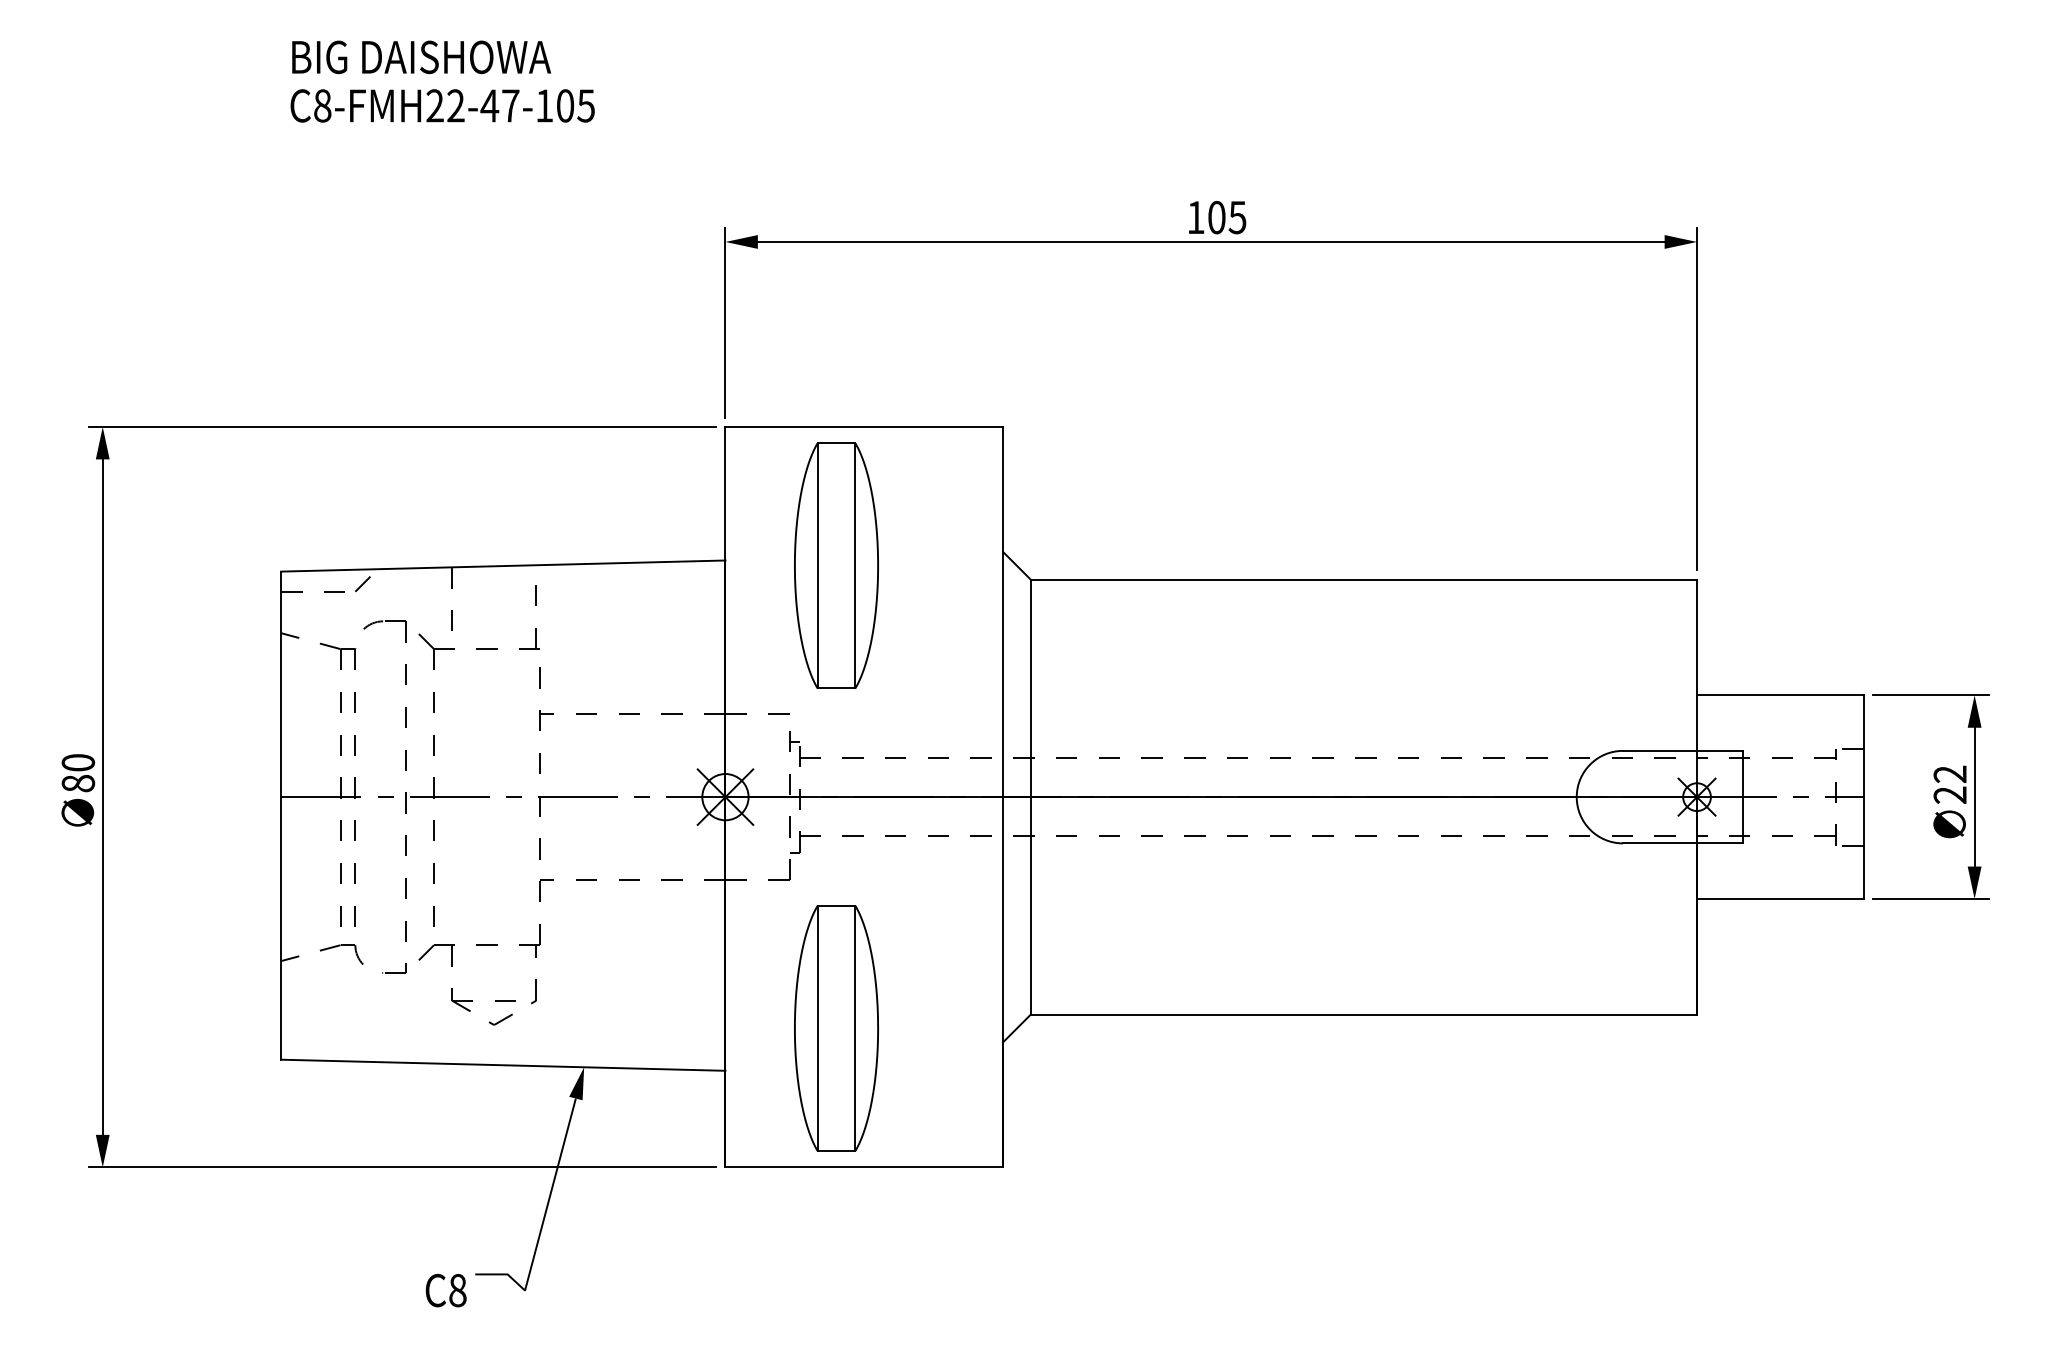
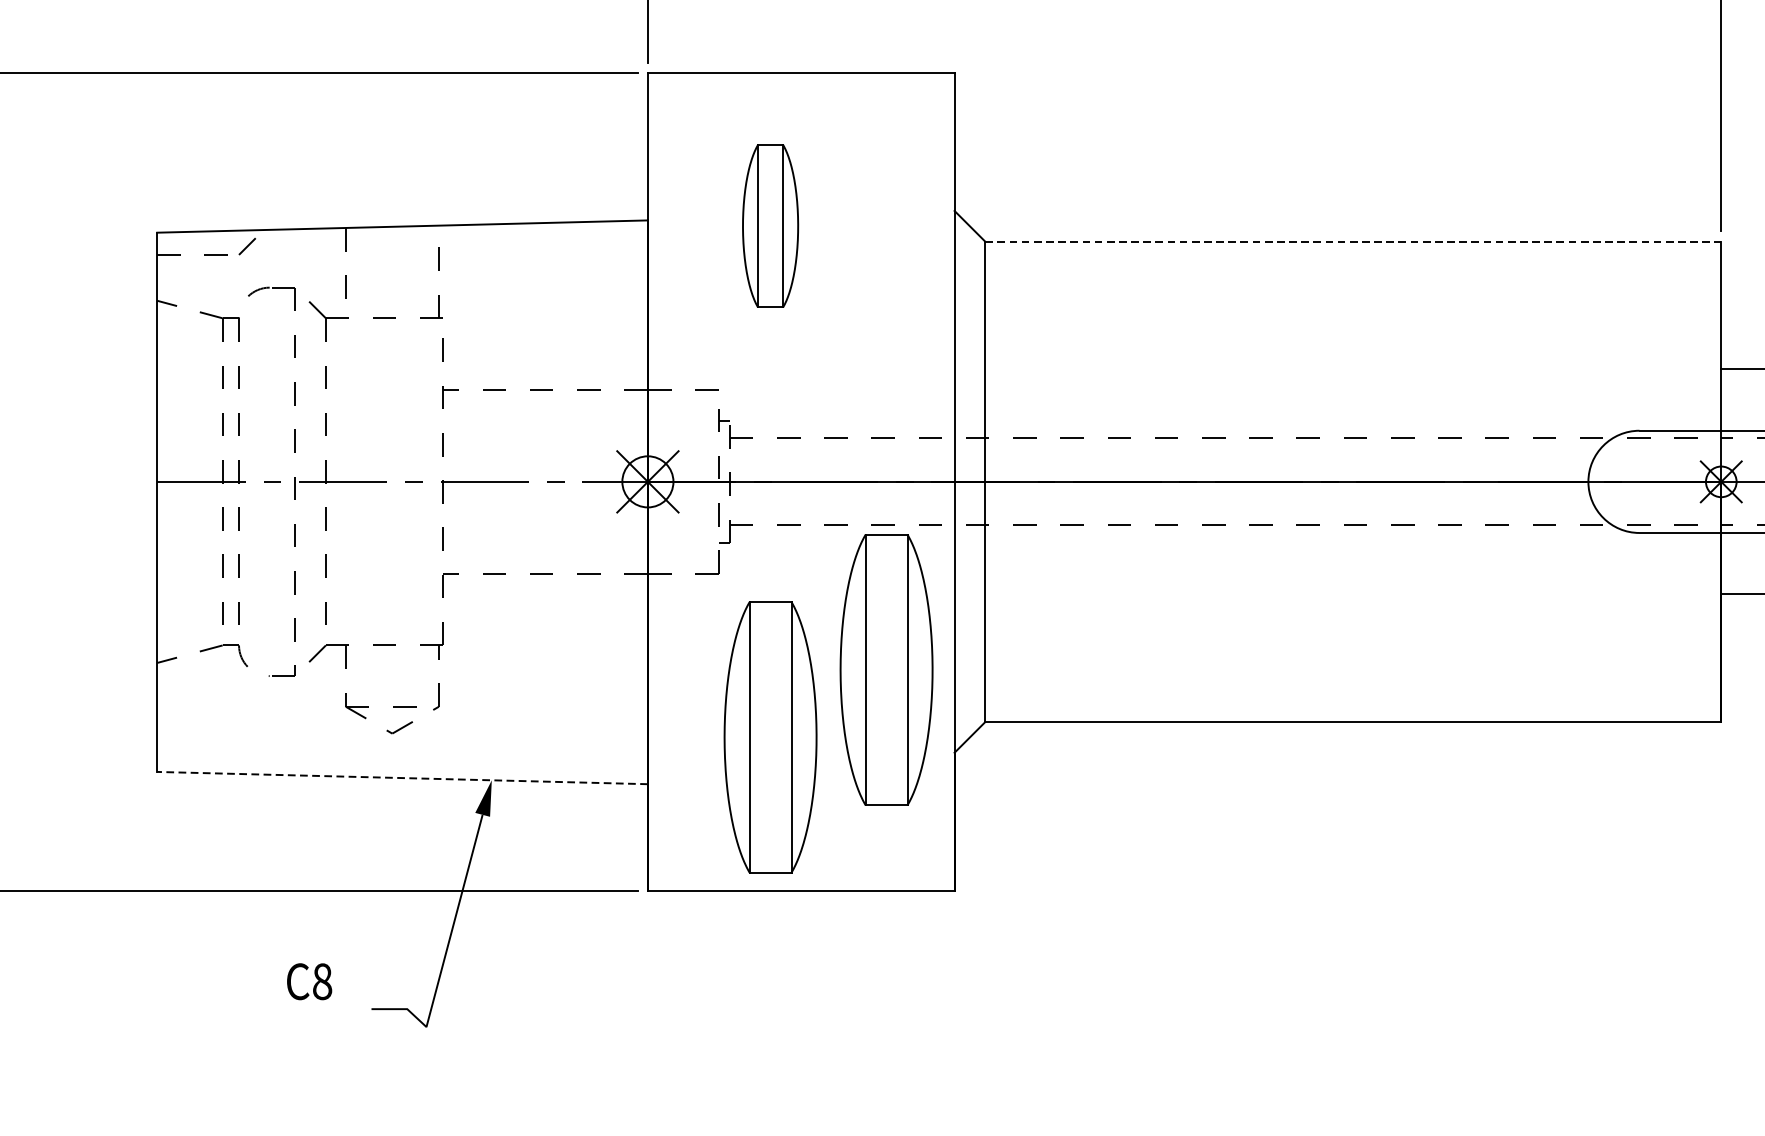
part: (836, 565) -> (770, 225), size x0.6
line: (1364, 579) -> (1353, 241), solid -> dashed
part: (941, 967) -> (886, 670), added
line: (502, 1065) -> (401, 778), solid -> dashed
text: (445, 1290) -> (308, 981), moved

